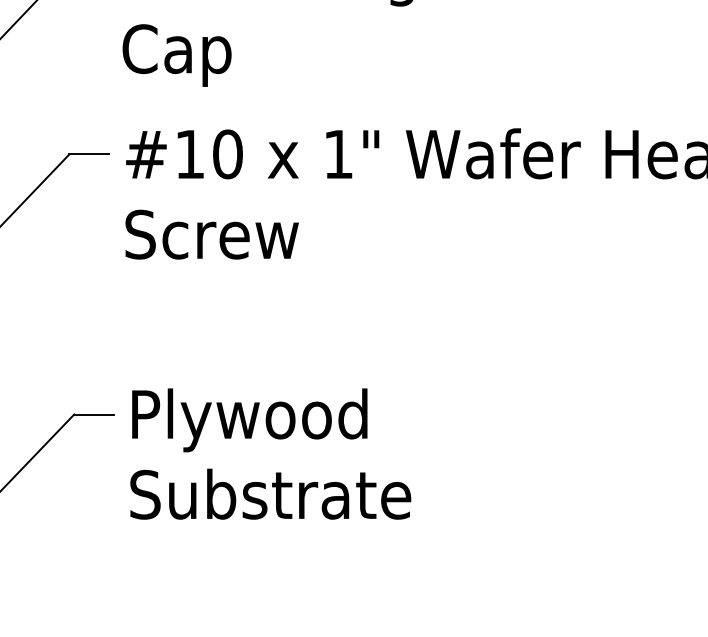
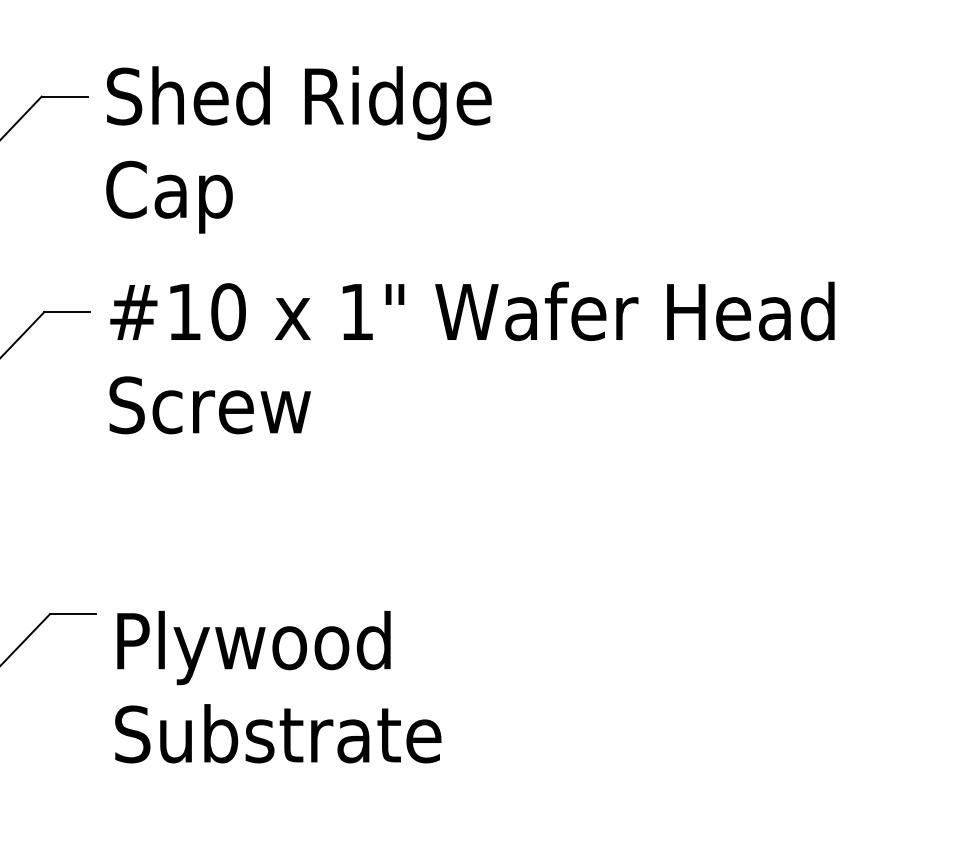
text: (270, 454) -> (278, 687), moved

